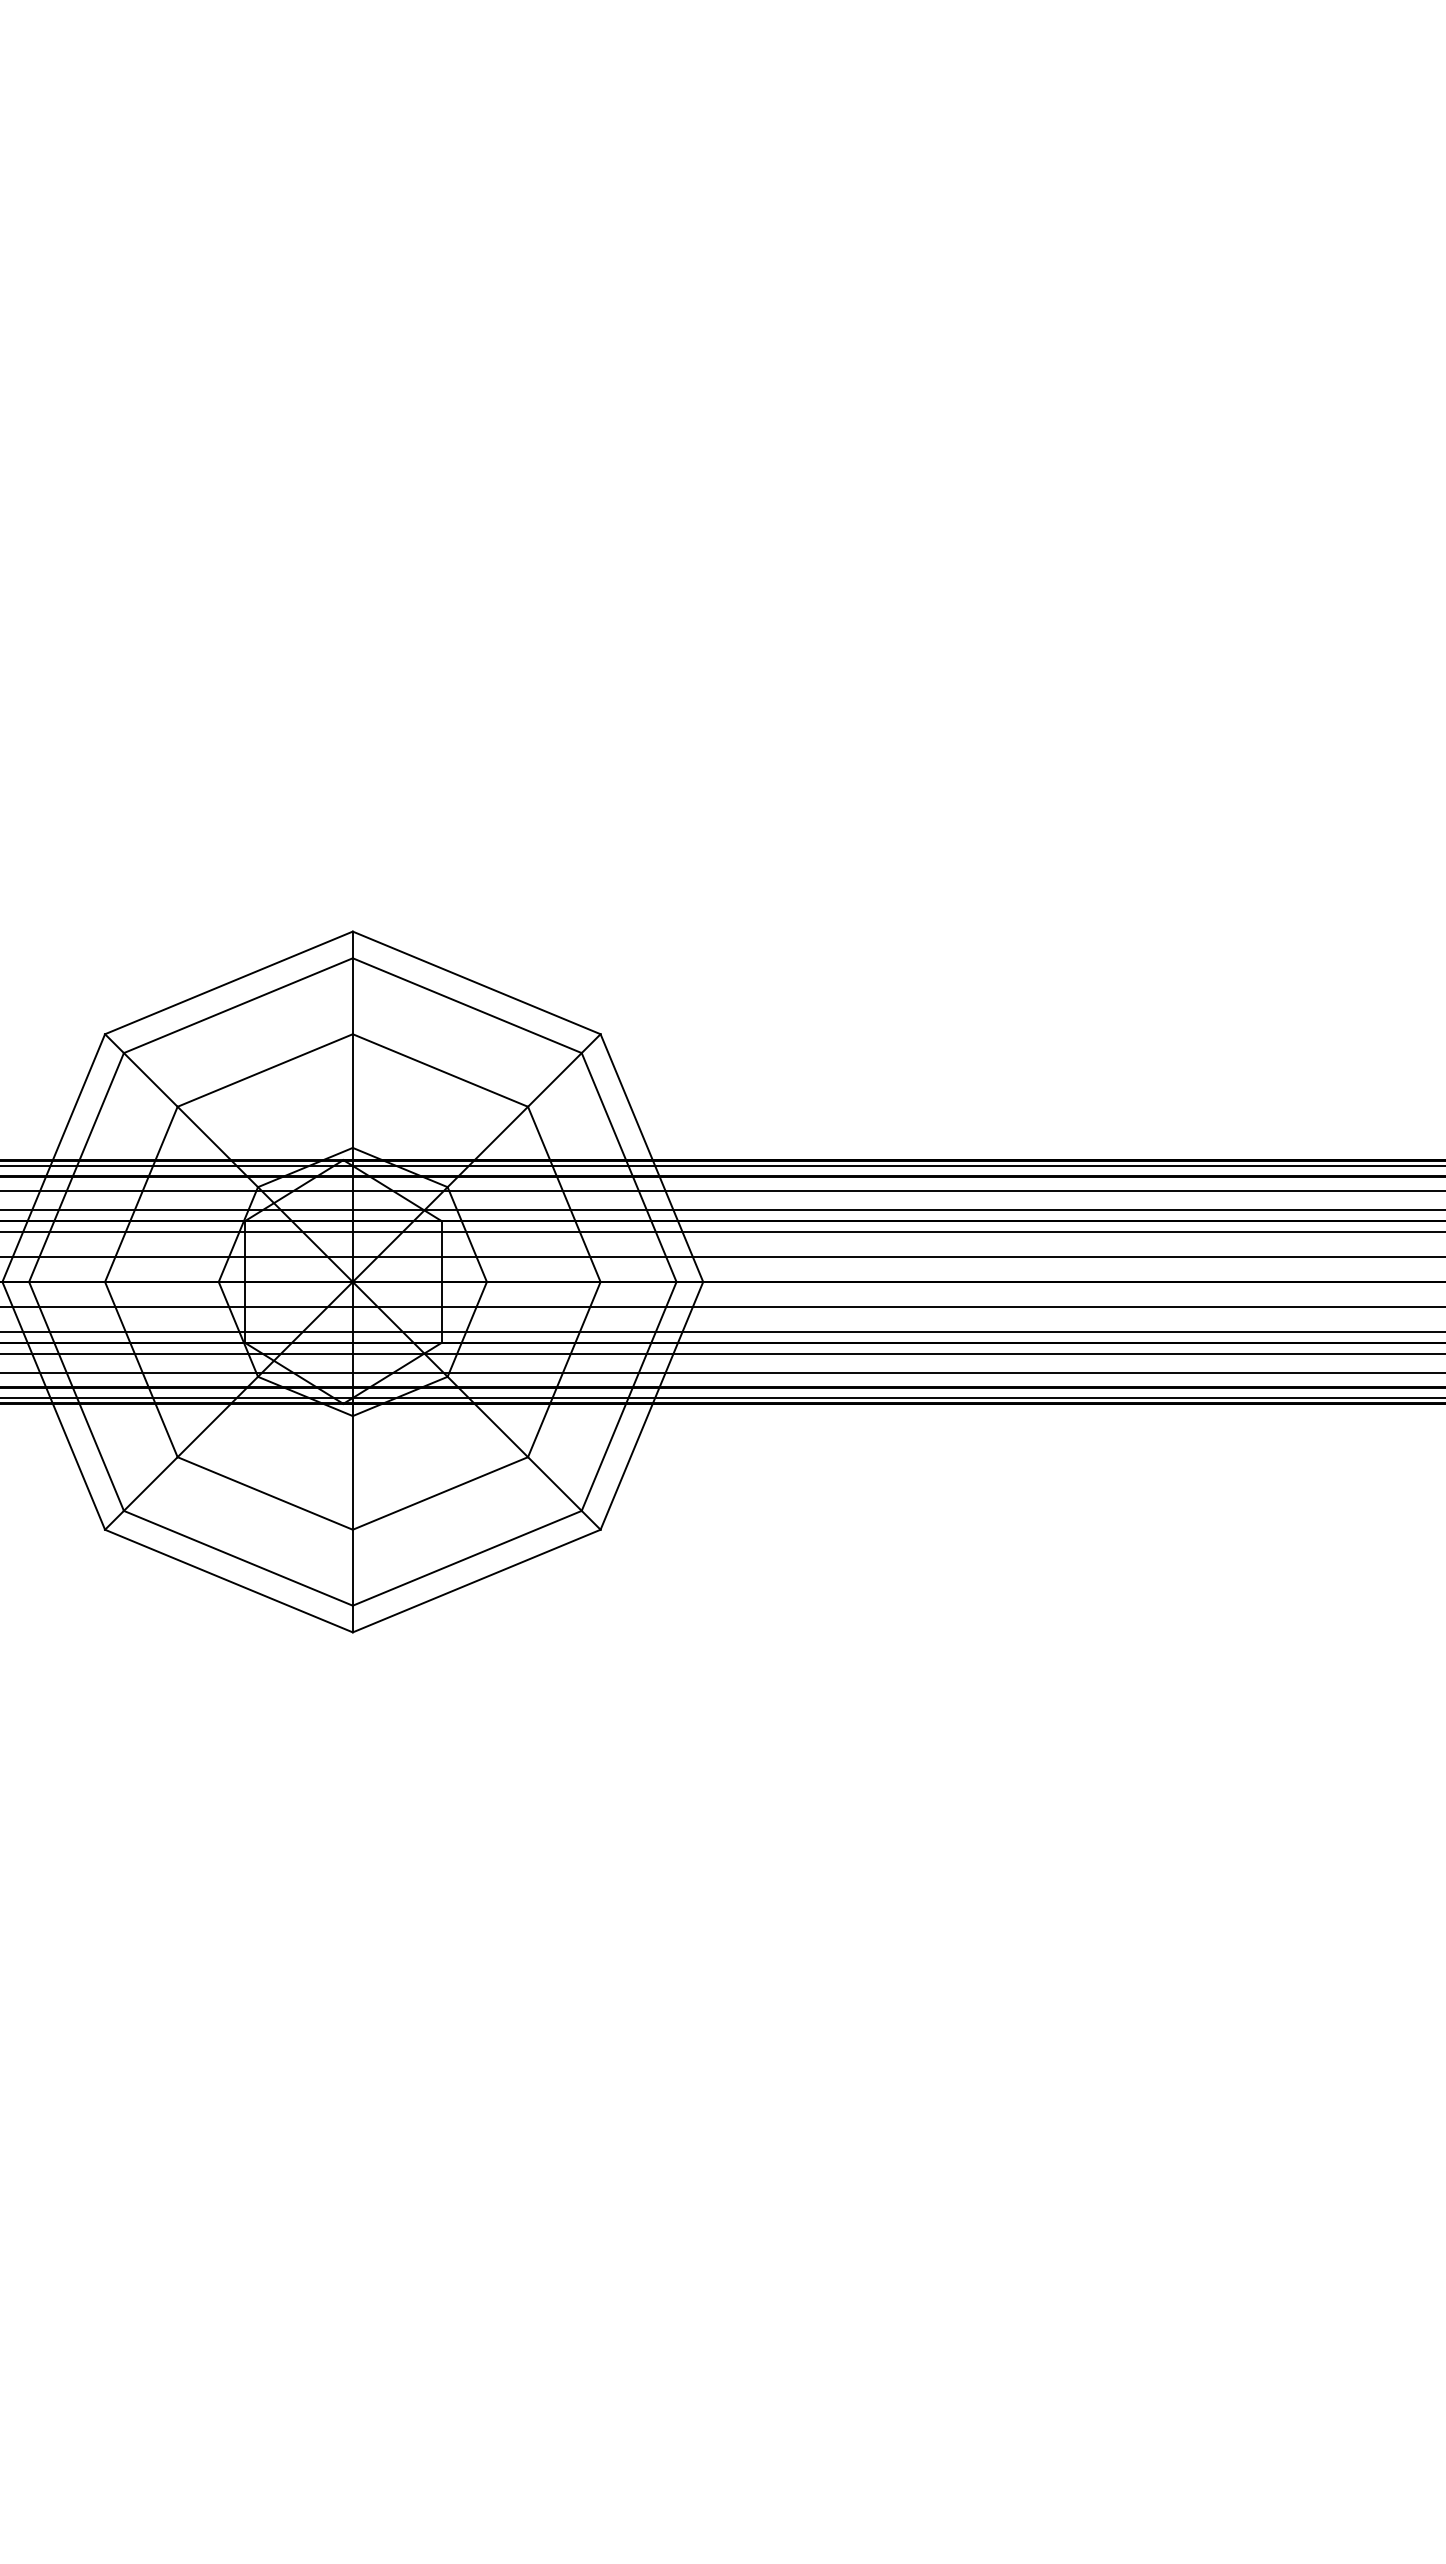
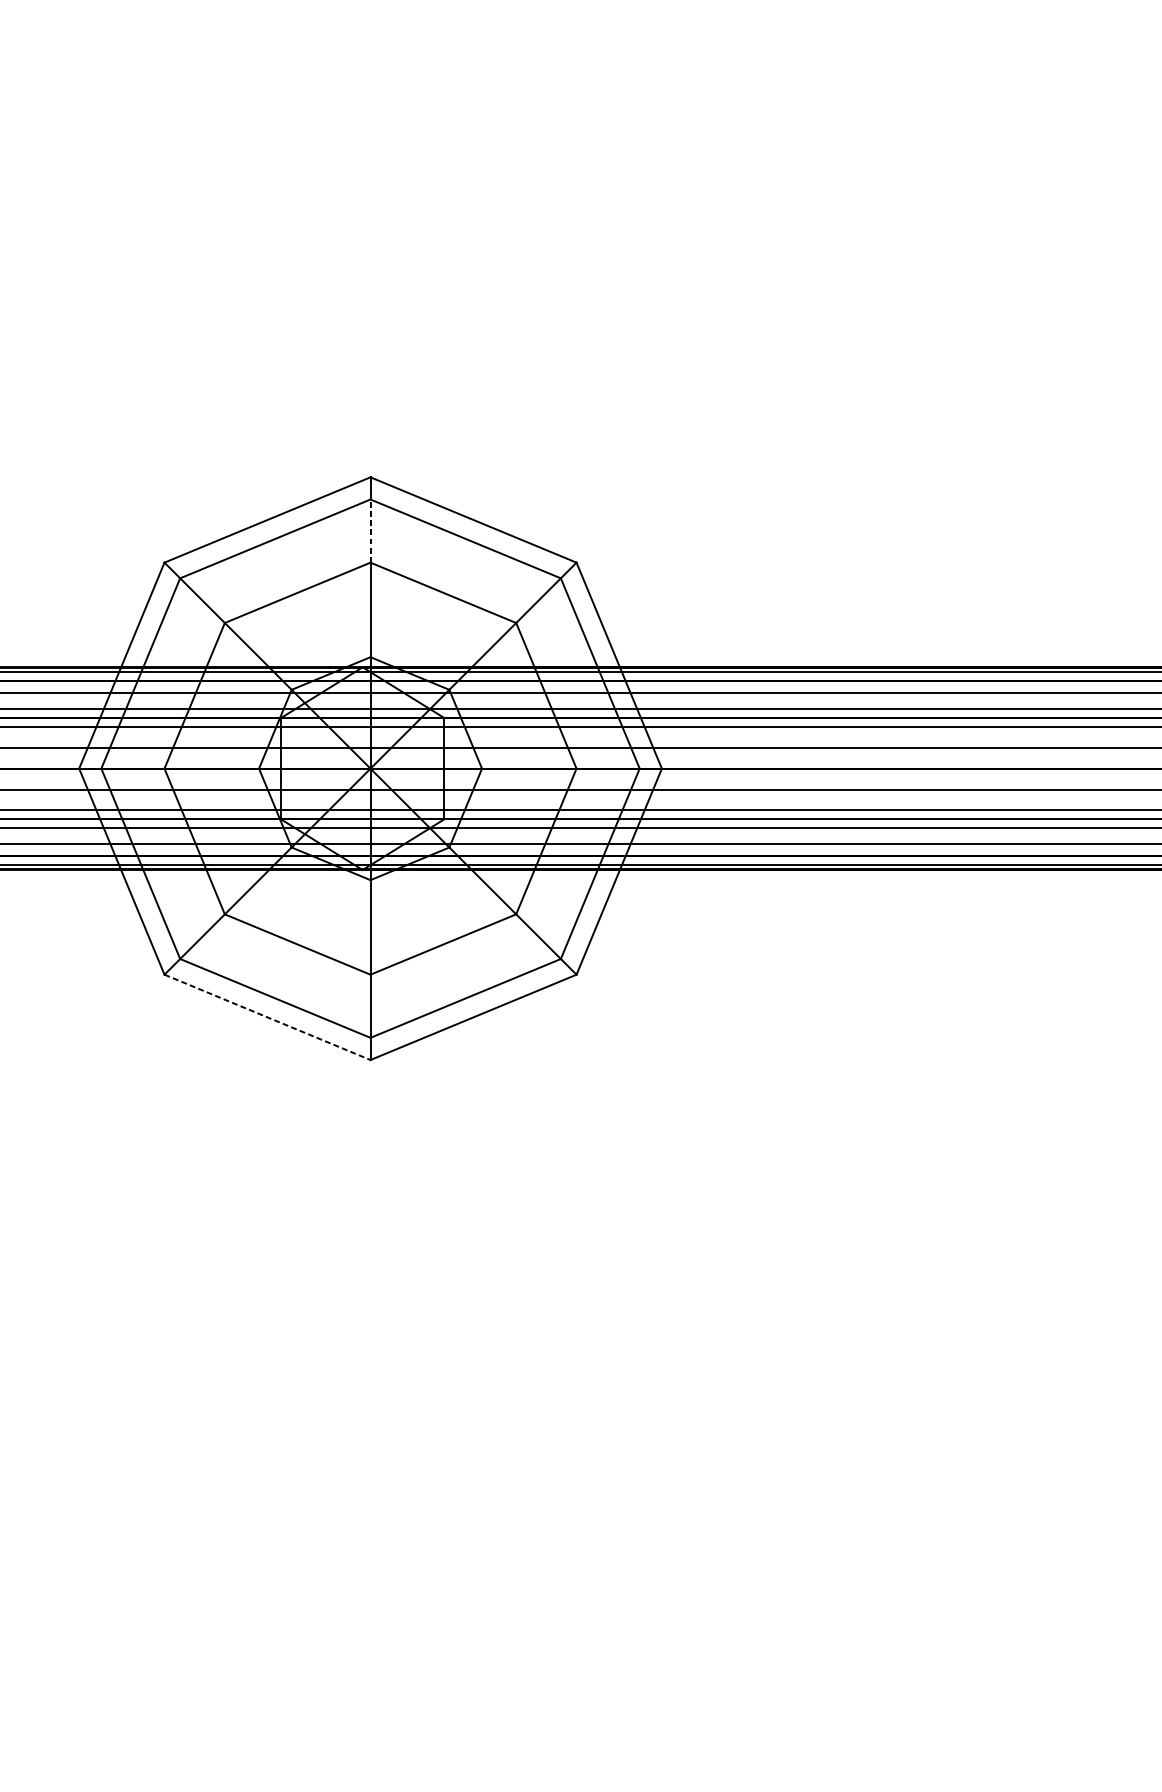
line: (352, 996) -> (370, 531), solid -> dashed
line: (229, 1581) -> (267, 1017), solid -> dashed

